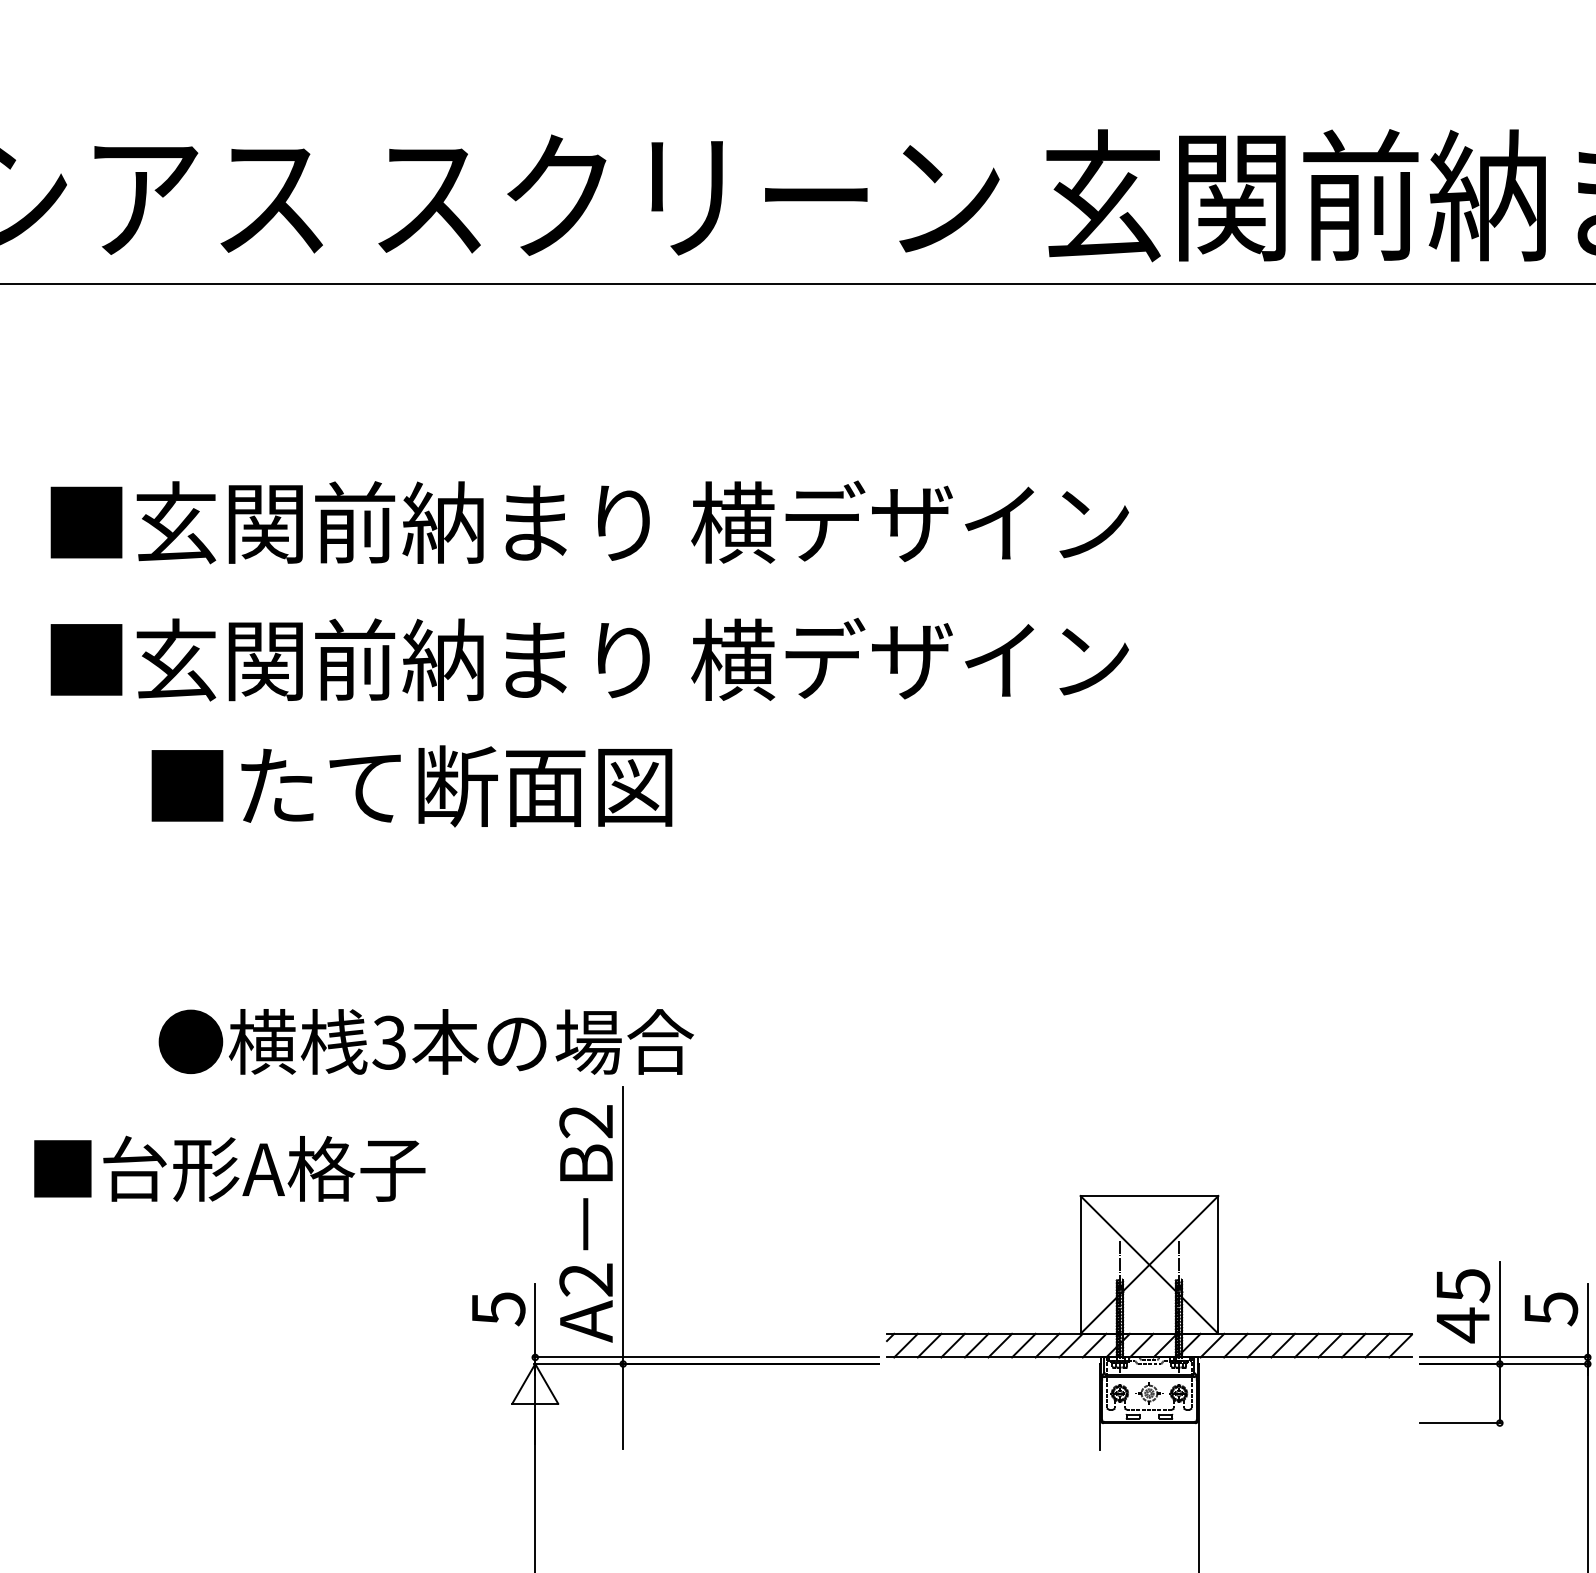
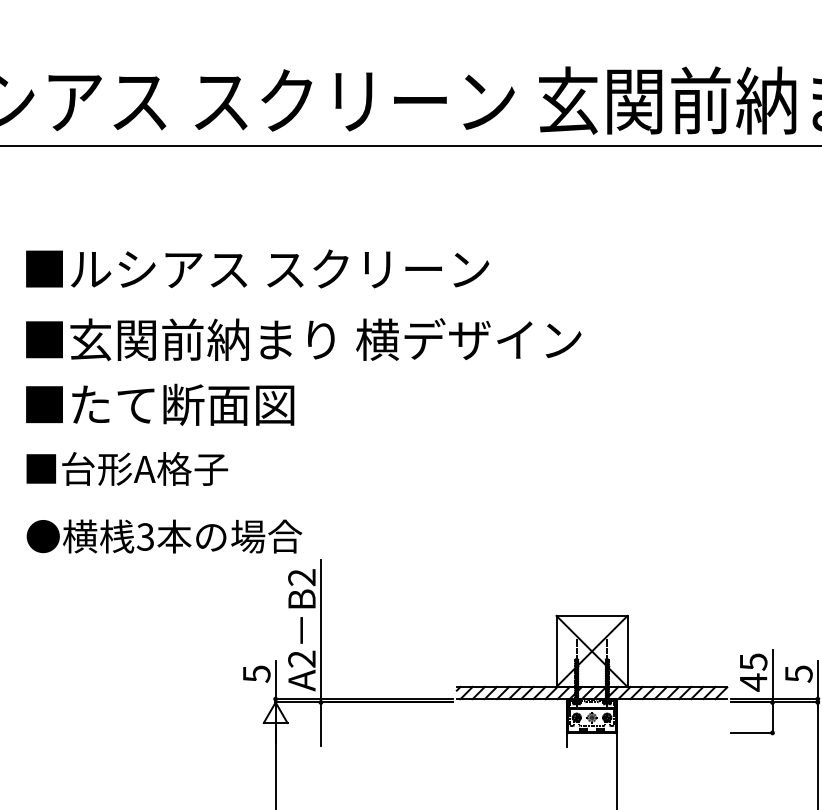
text: (632, 521) -> (325, 268), ■玄関前納まり 横デザイン -> ■ルシアス スクリーン
text: (412, 785) -> (160, 404), moved
text: (426, 1041) -> (164, 536), moved
text: (230, 1167) -> (127, 468), moved

